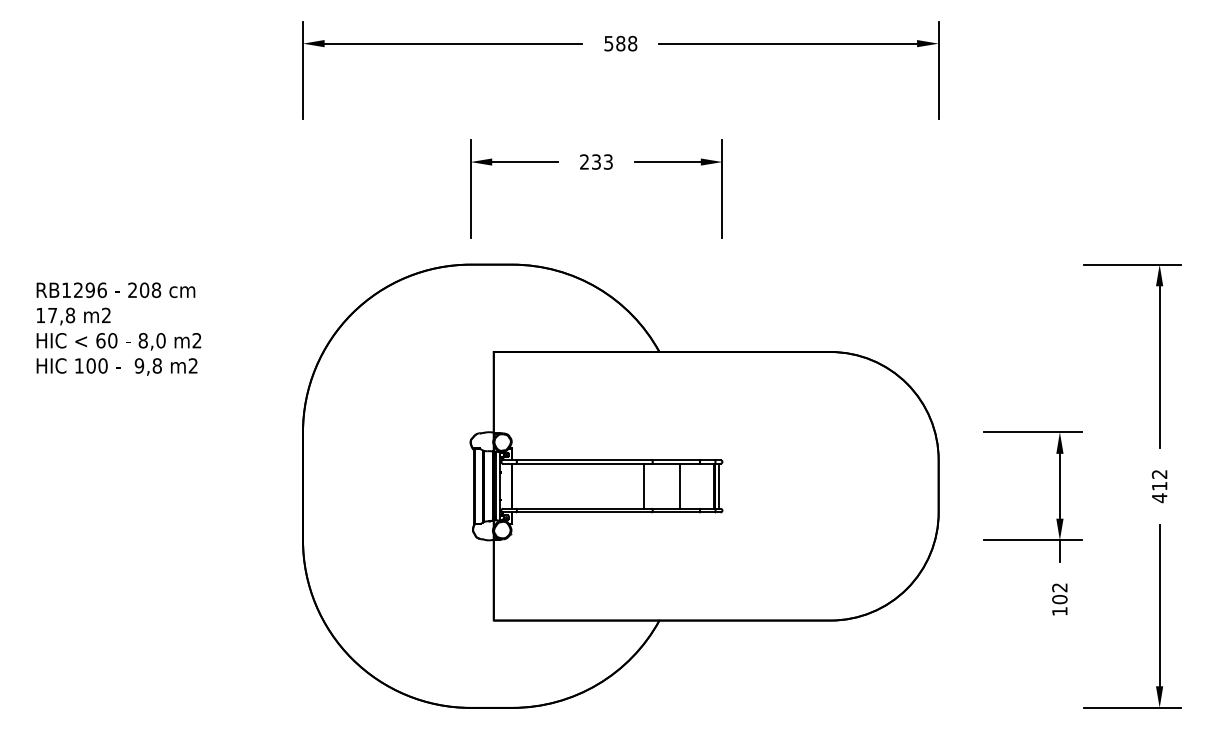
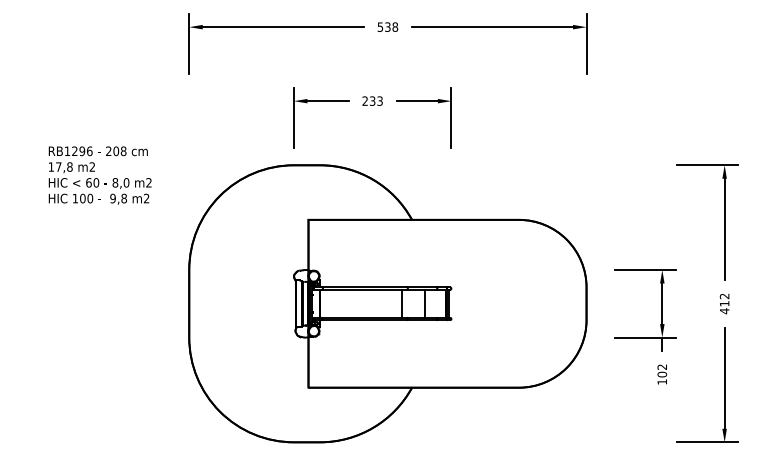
text: (620, 42) -> (387, 26), 588 -> 538
text: (117, 329) -> (99, 175), moved

